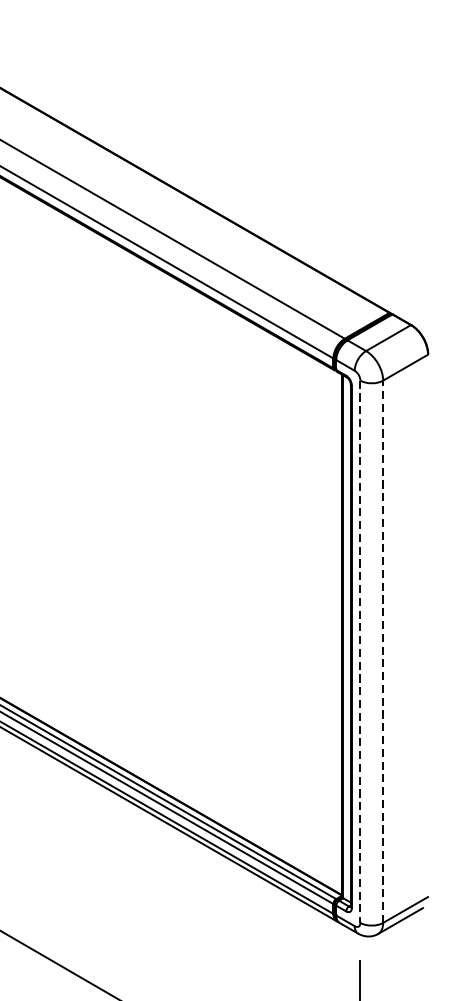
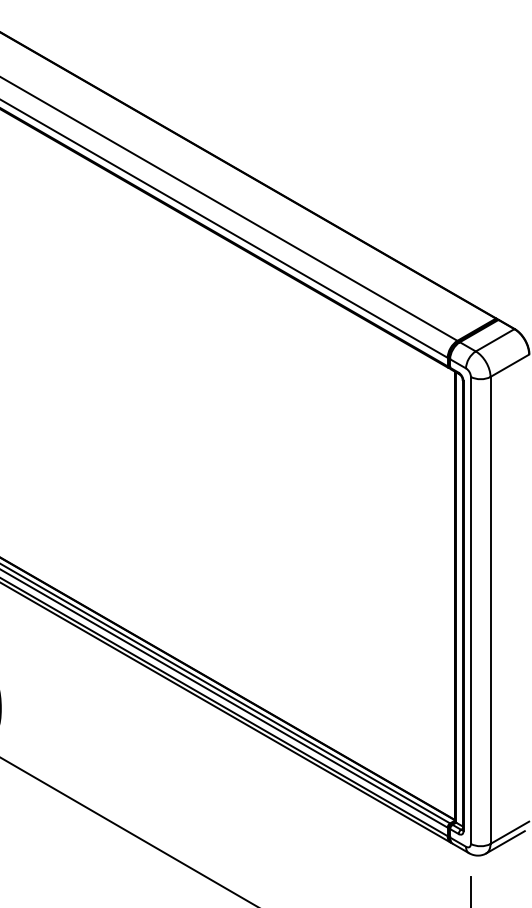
line: (359, 651) -> (470, 610), dashed -> solid
line: (383, 651) -> (490, 610), dashed -> solid

